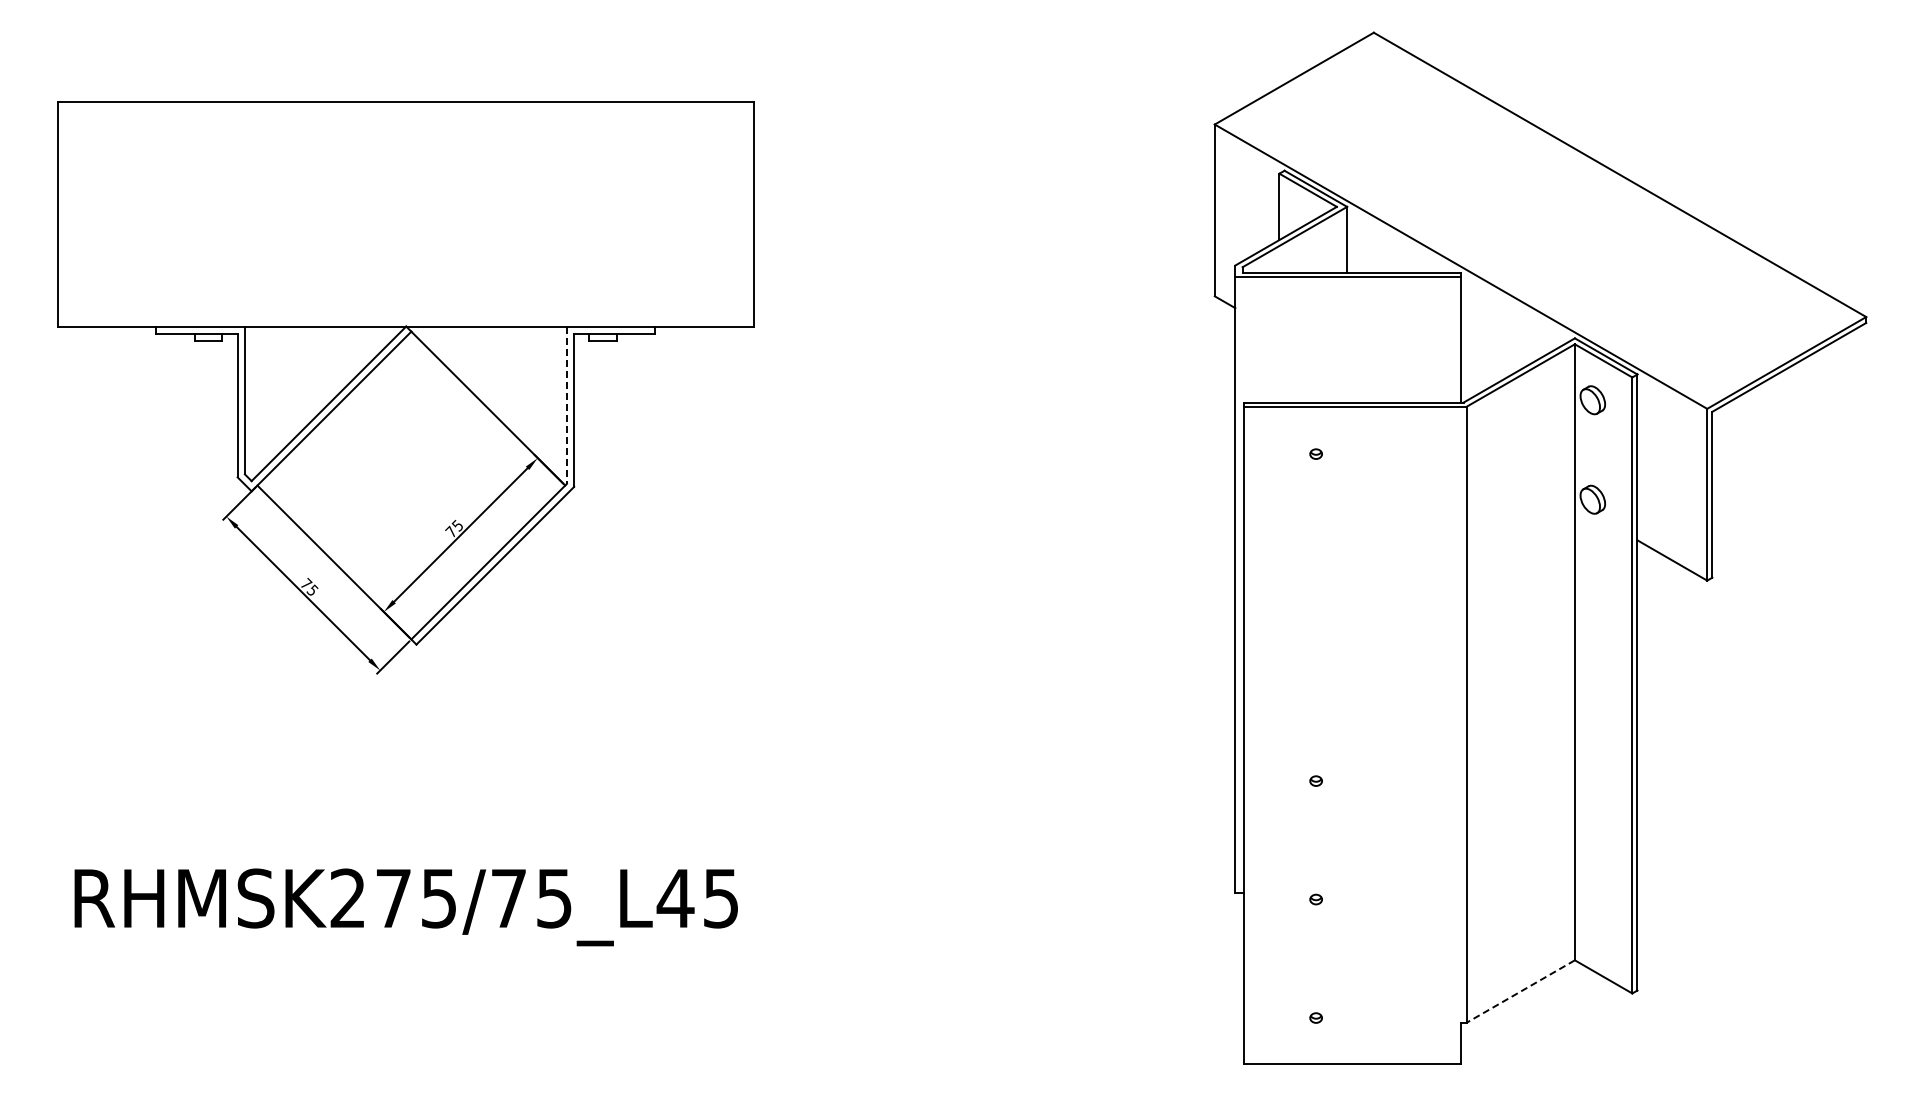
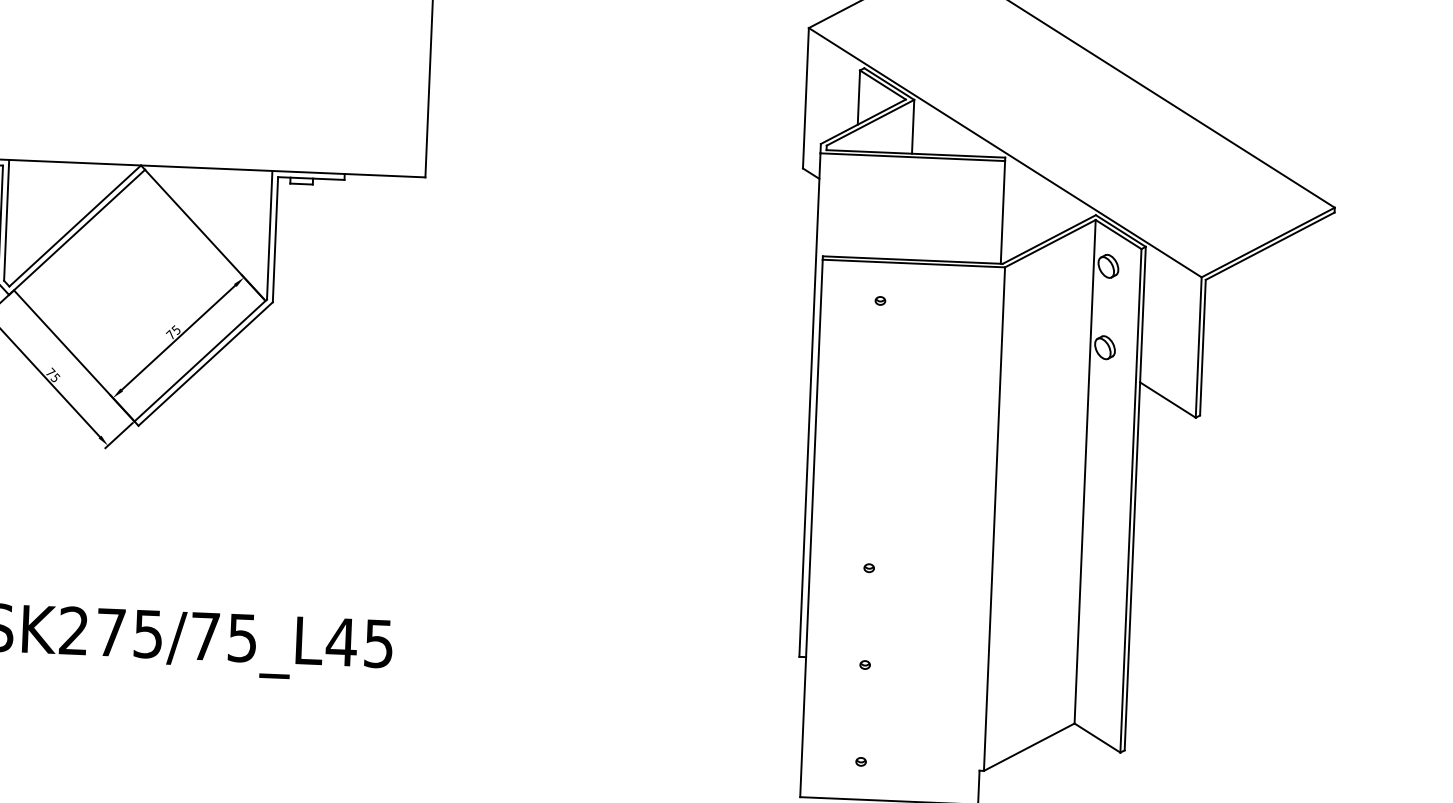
line: (566, 405) -> (269, 235), dashed -> solid
line: (1520, 991) -> (1029, 747), dashed -> solid

